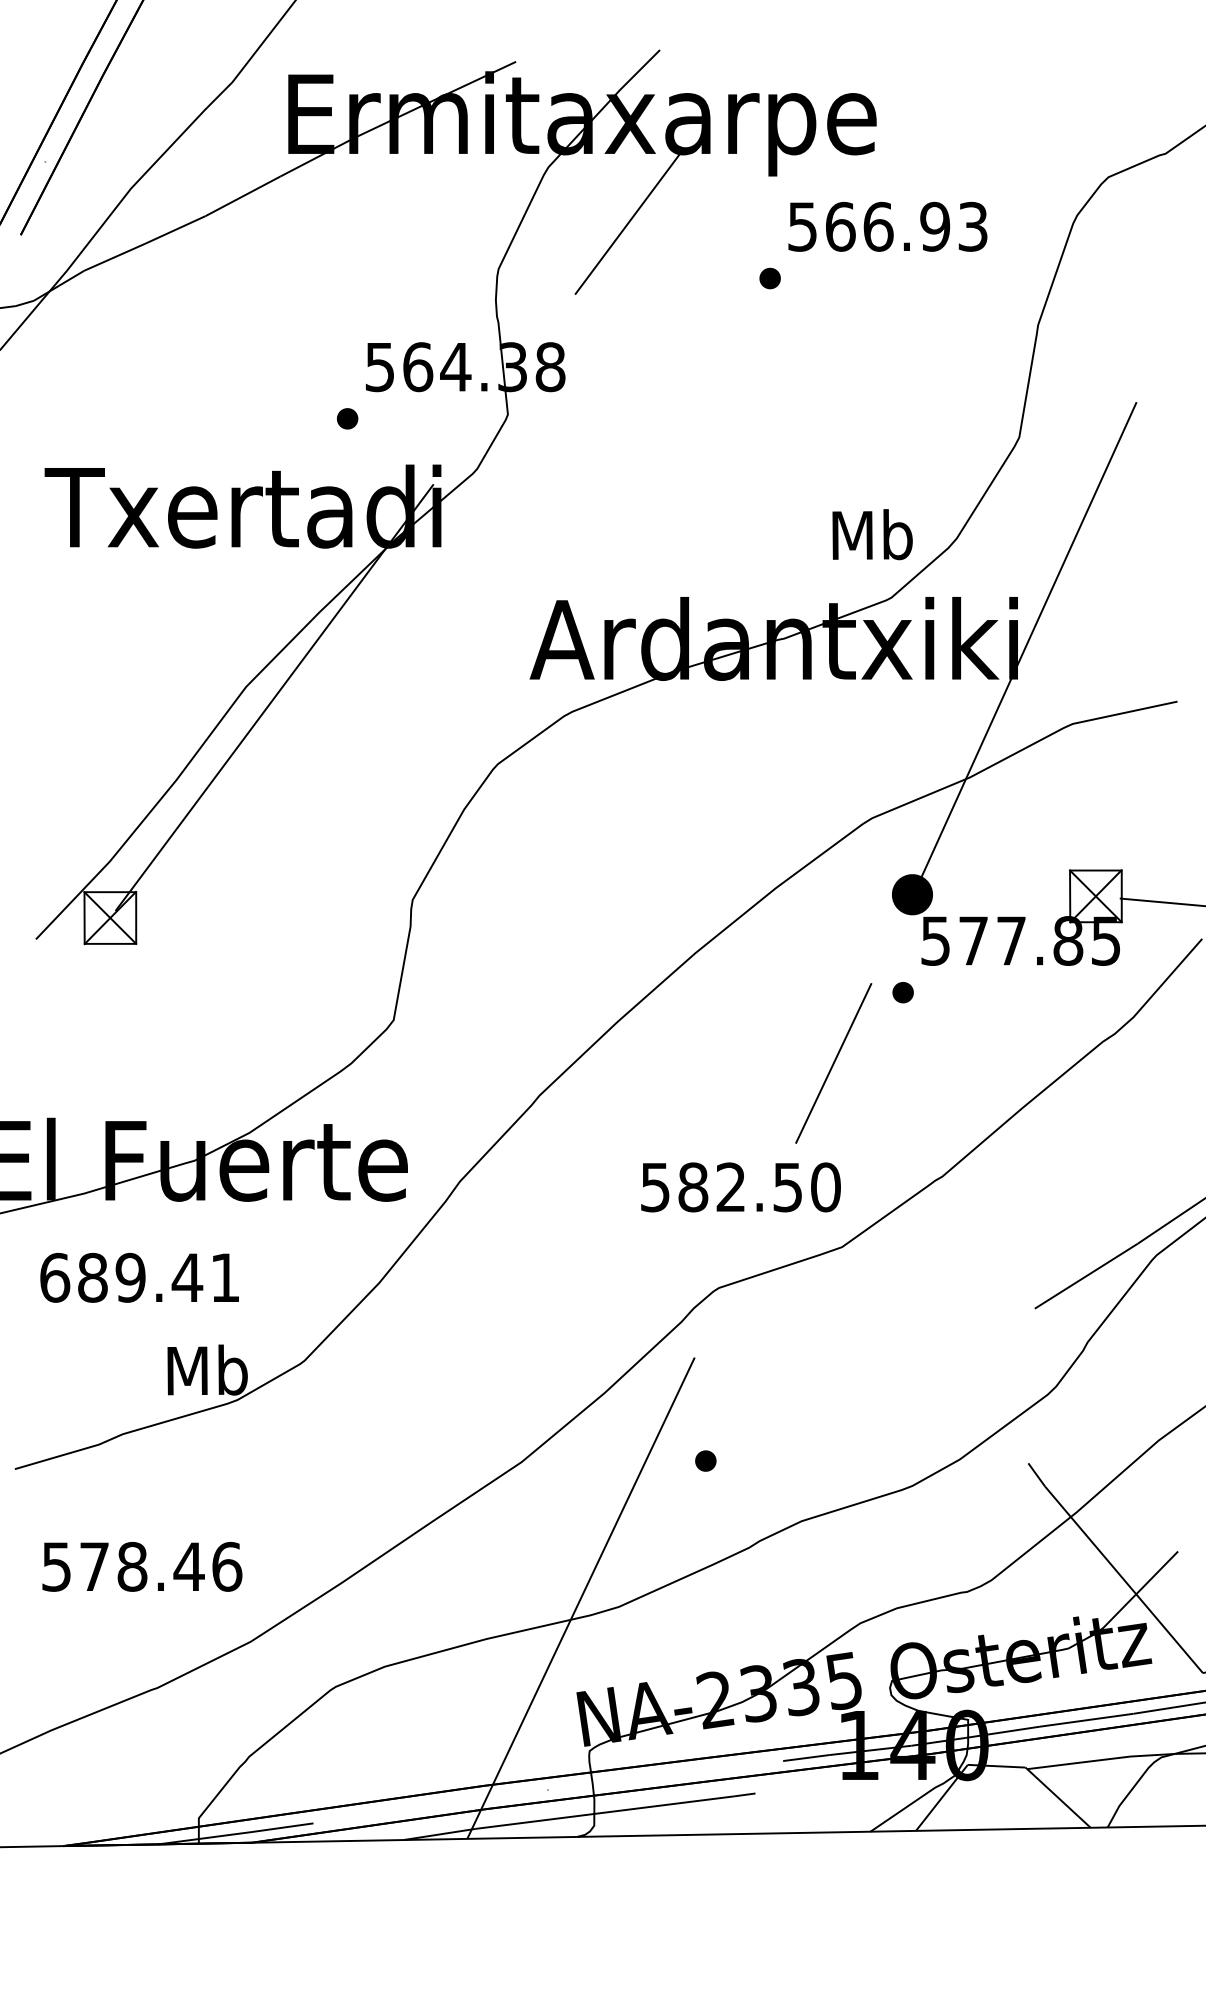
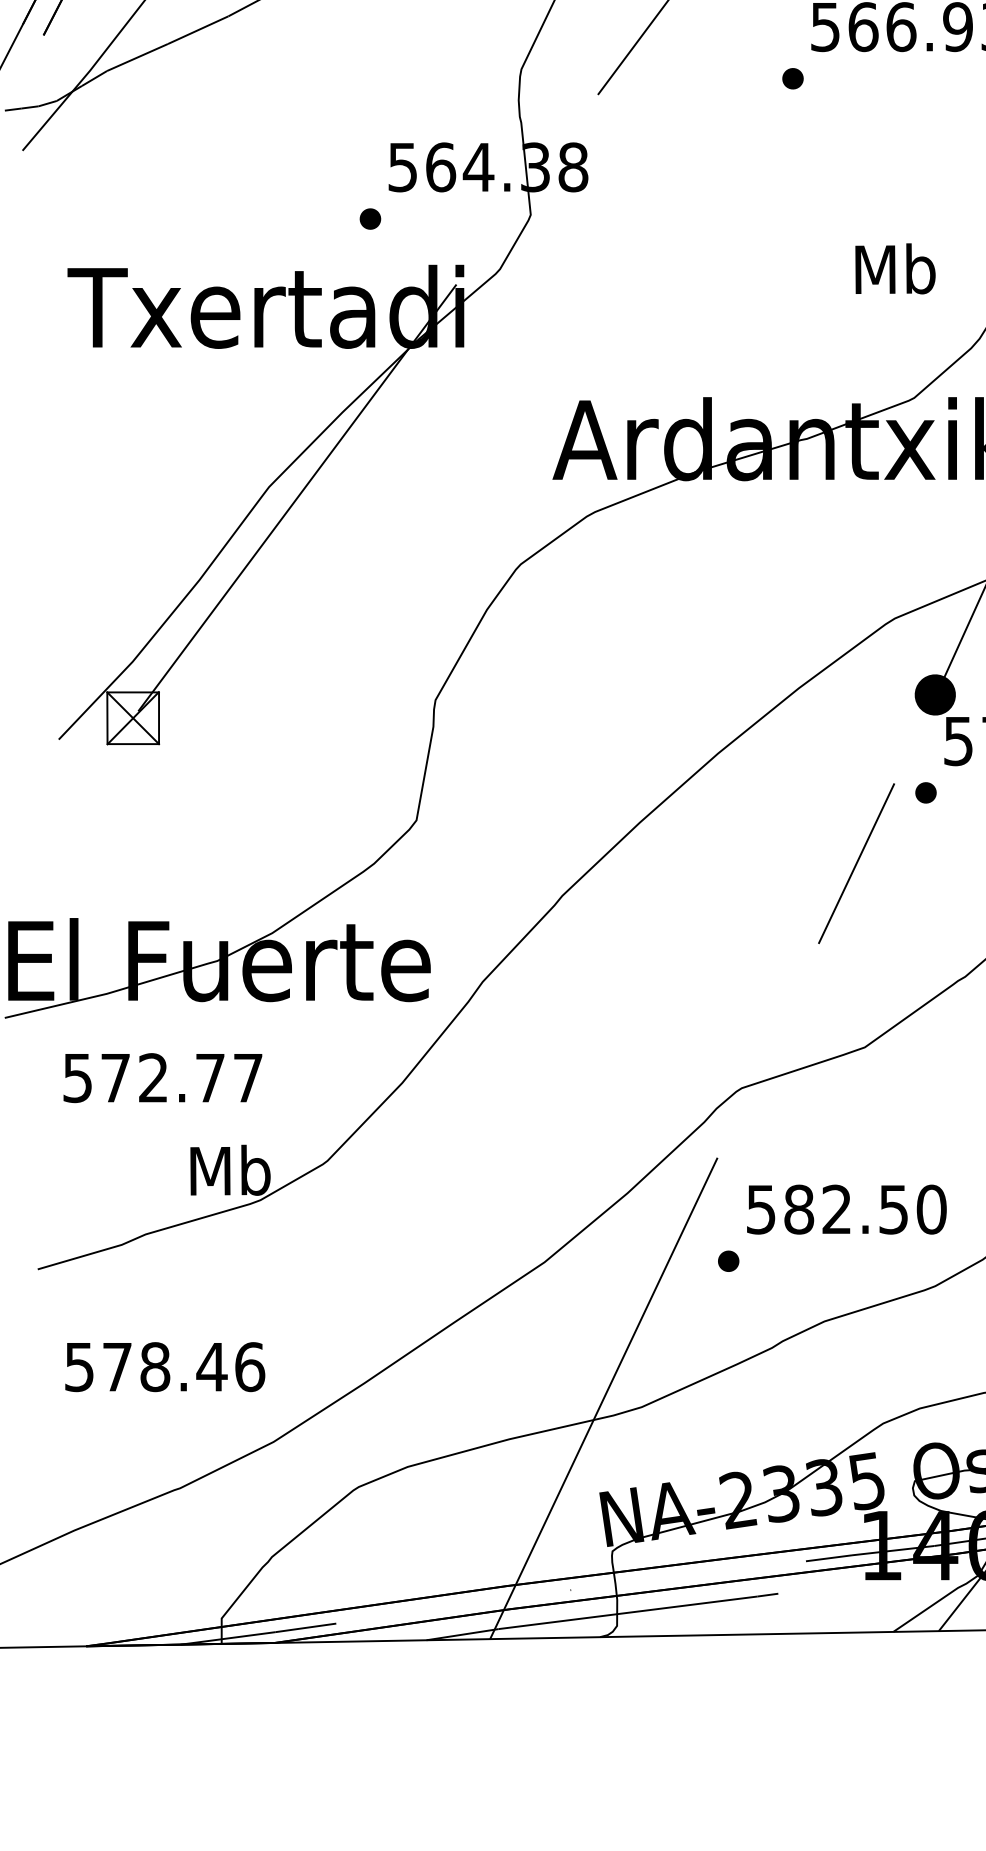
text: (872, 534) -> (895, 268), moved
text: (740, 1187) -> (846, 1209), moved
text: (139, 1277) -> (162, 1077), 689.41 -> 572.77

